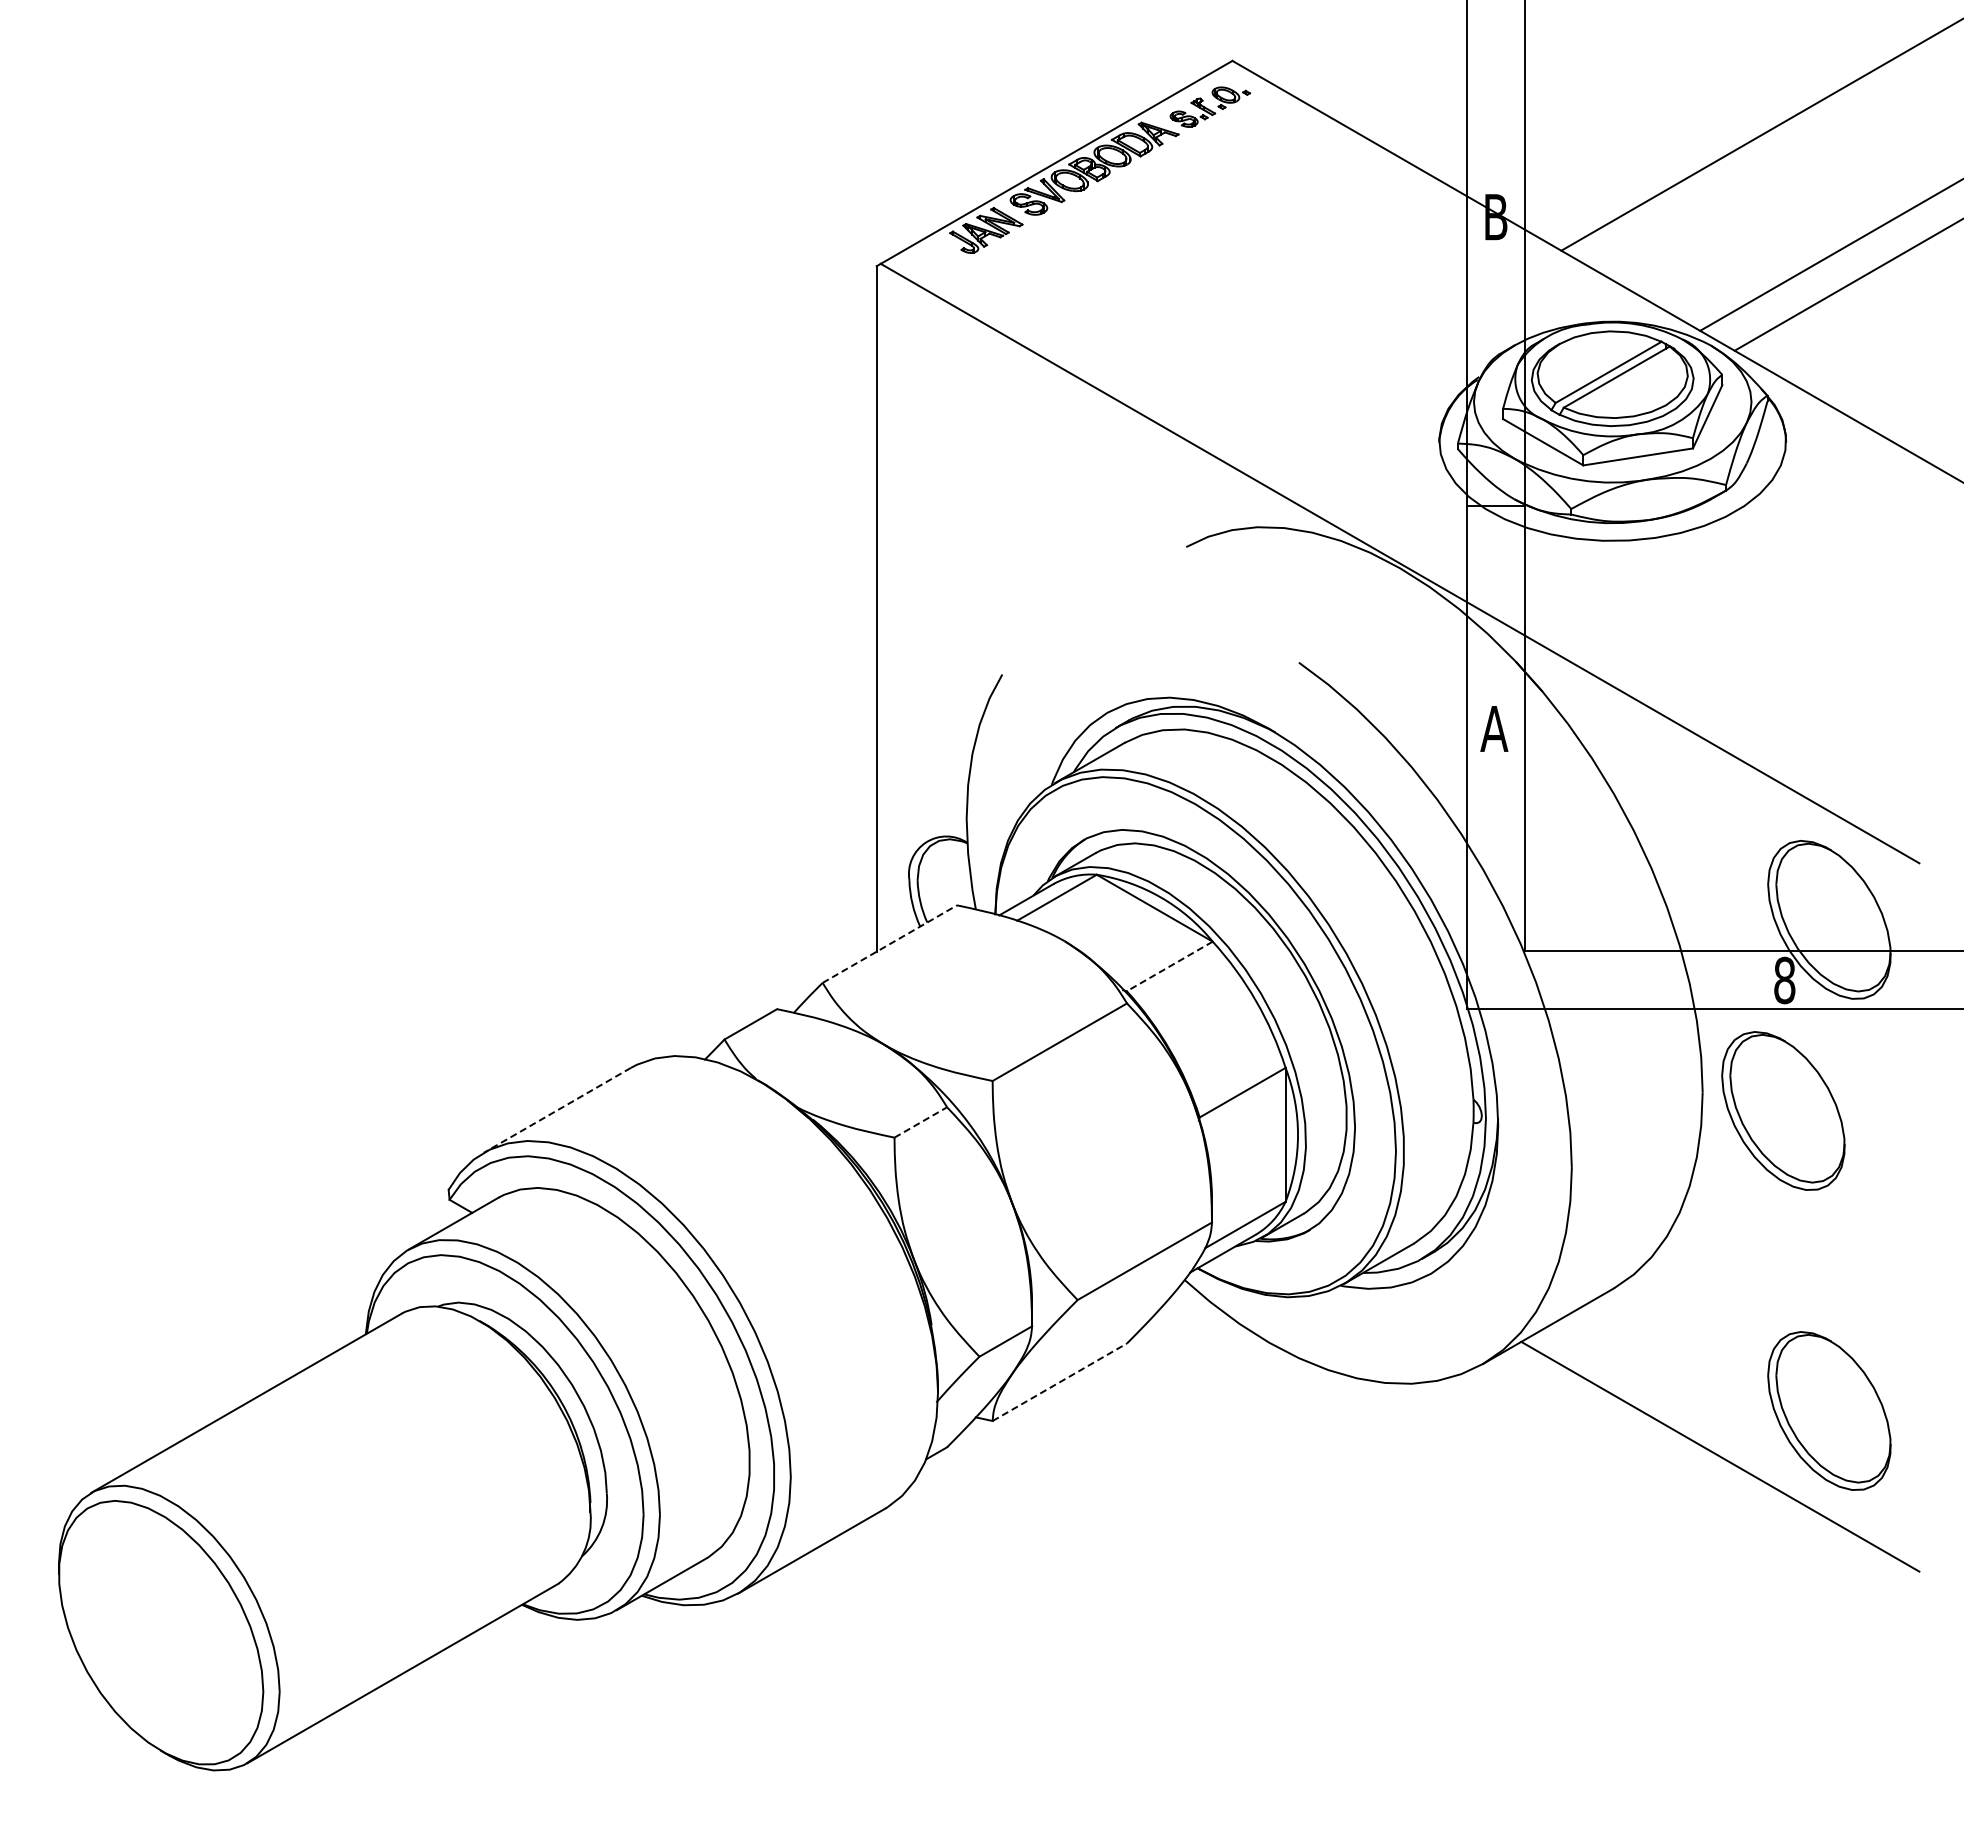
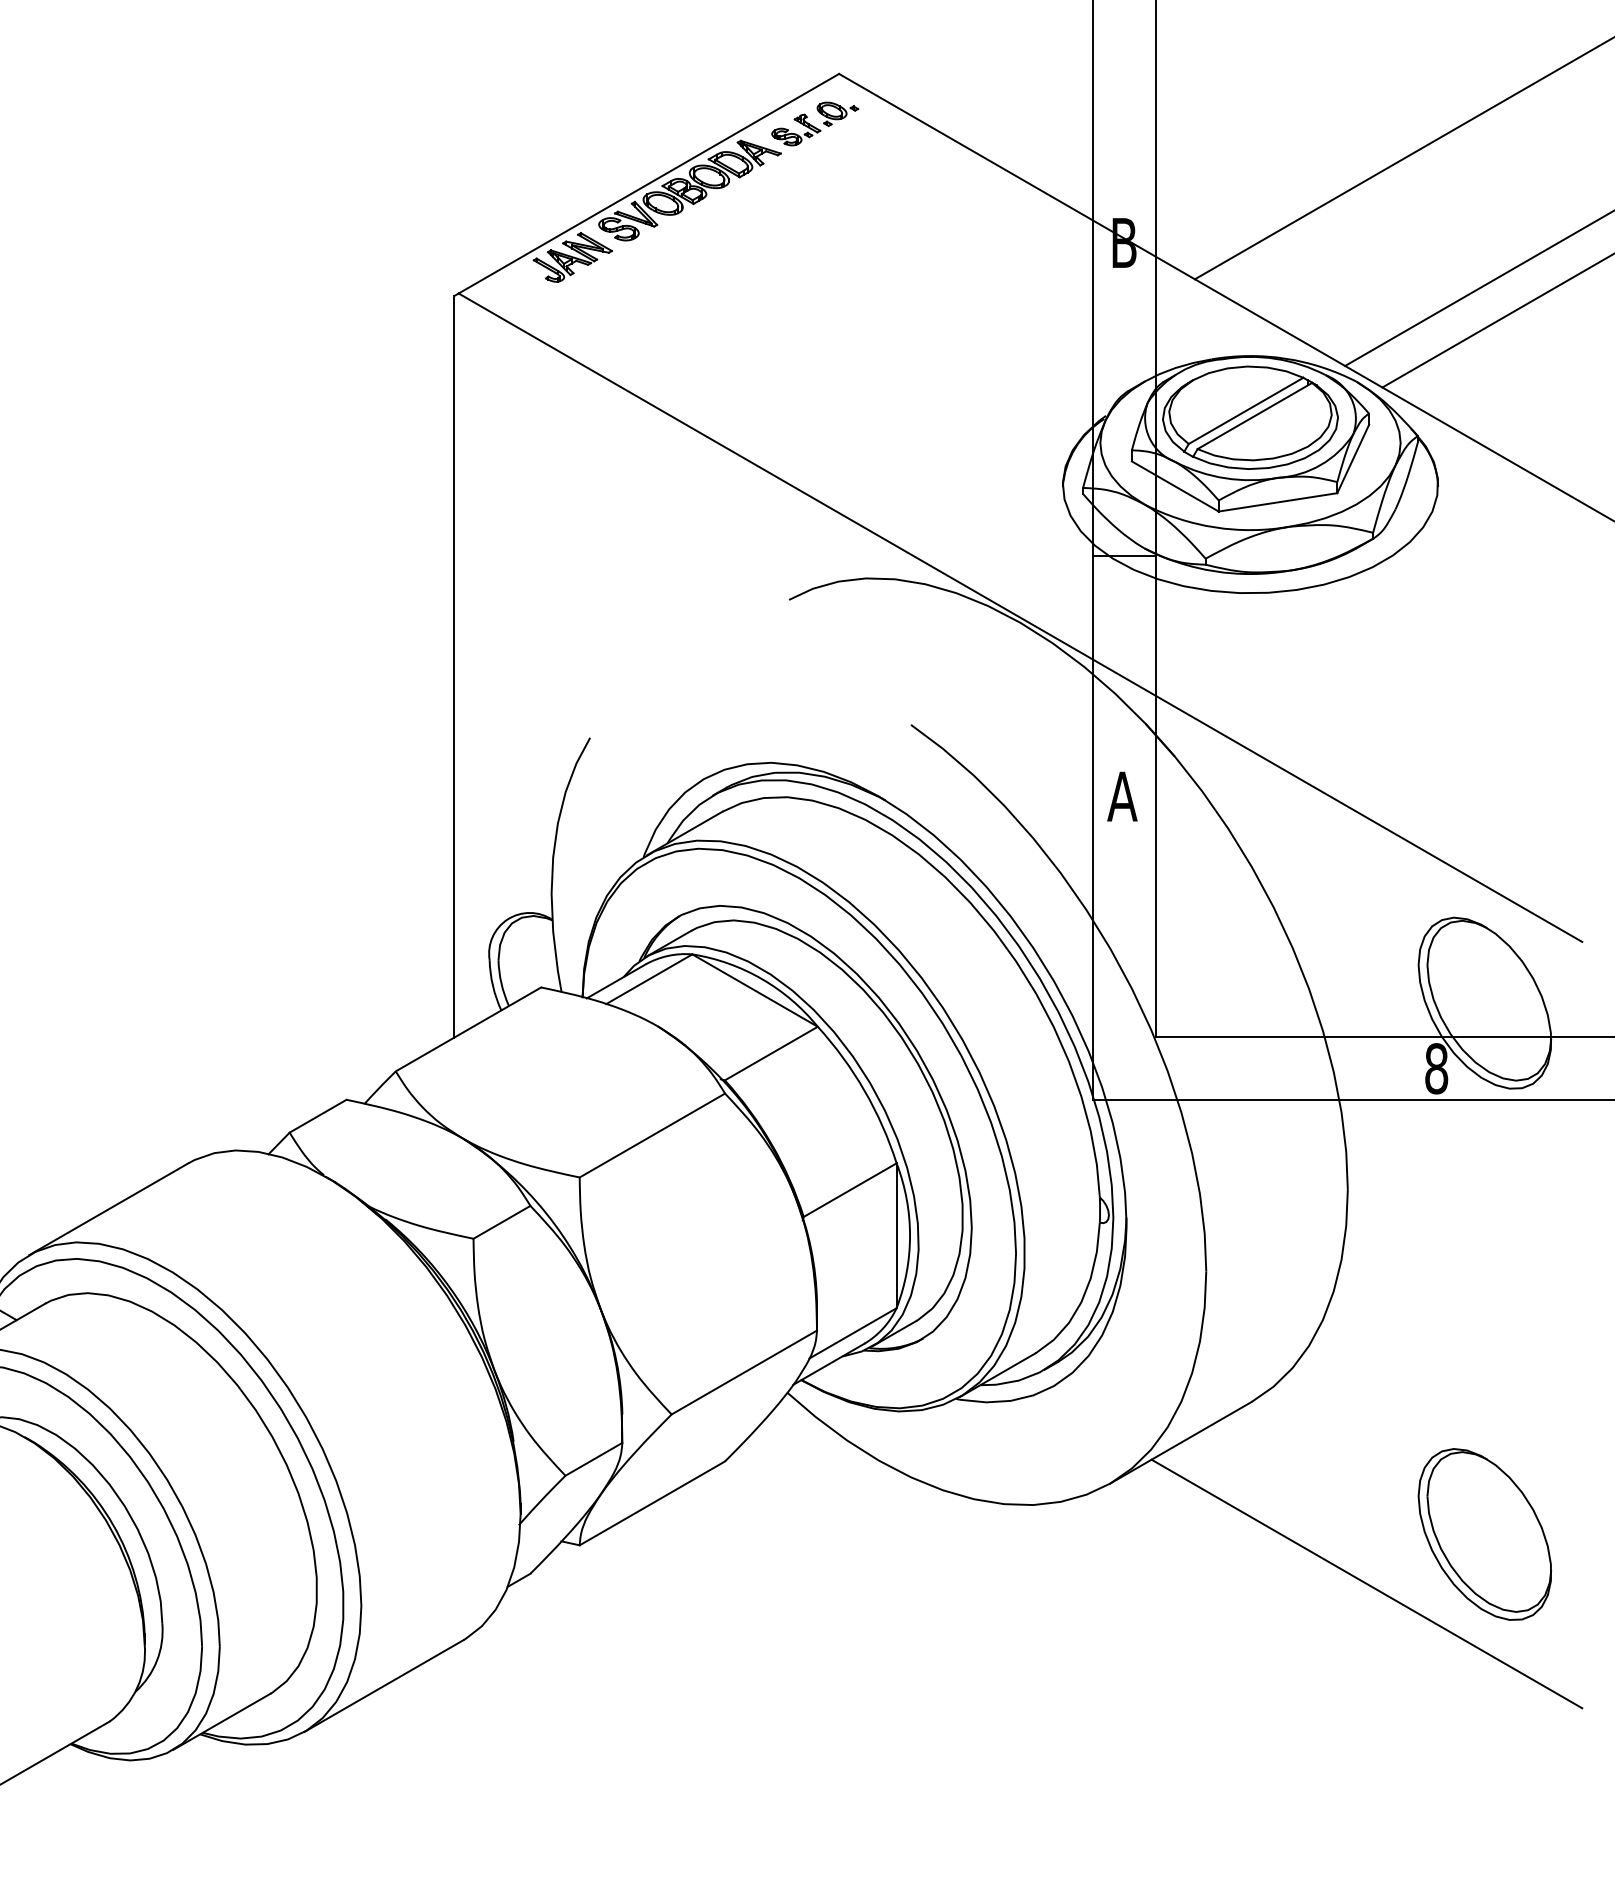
line: (889, 944) -> (468, 1029), dashed -> solid
line: (1169, 966) -> (771, 1053), dashed -> solid
line: (557, 1110) -> (108, 1209), dashed -> solid
part: (1783, 1110) -> (1435, 1209), removed
line: (921, 1122) -> (502, 1222), dashed -> solid
line: (1059, 1382) -> (652, 1503), dashed -> solid

